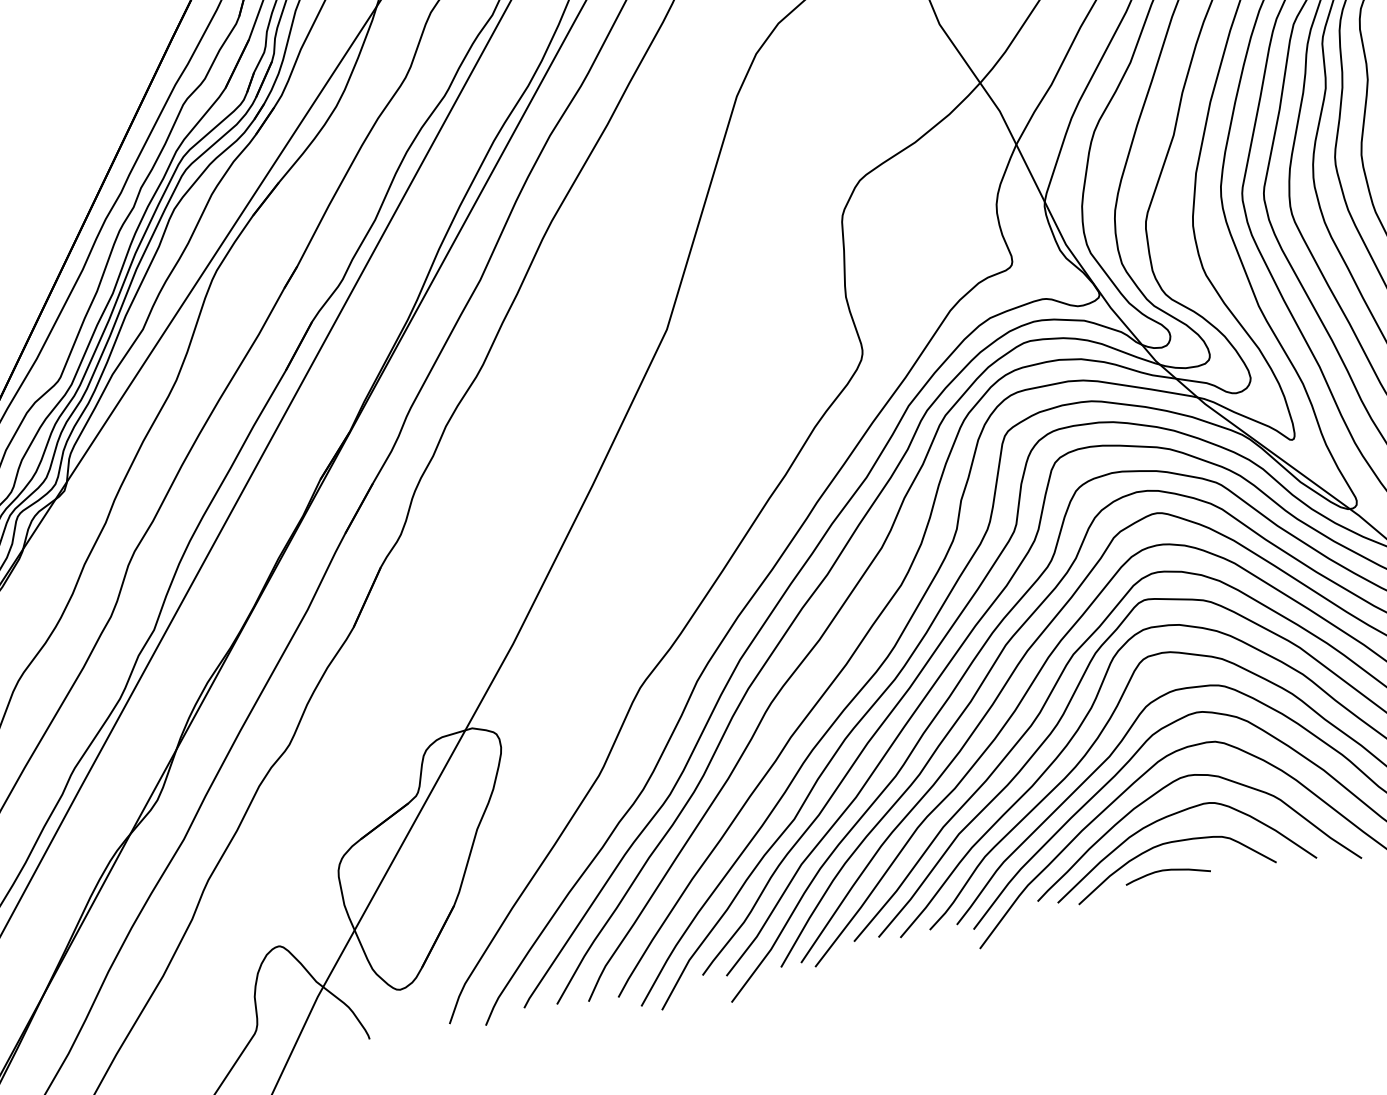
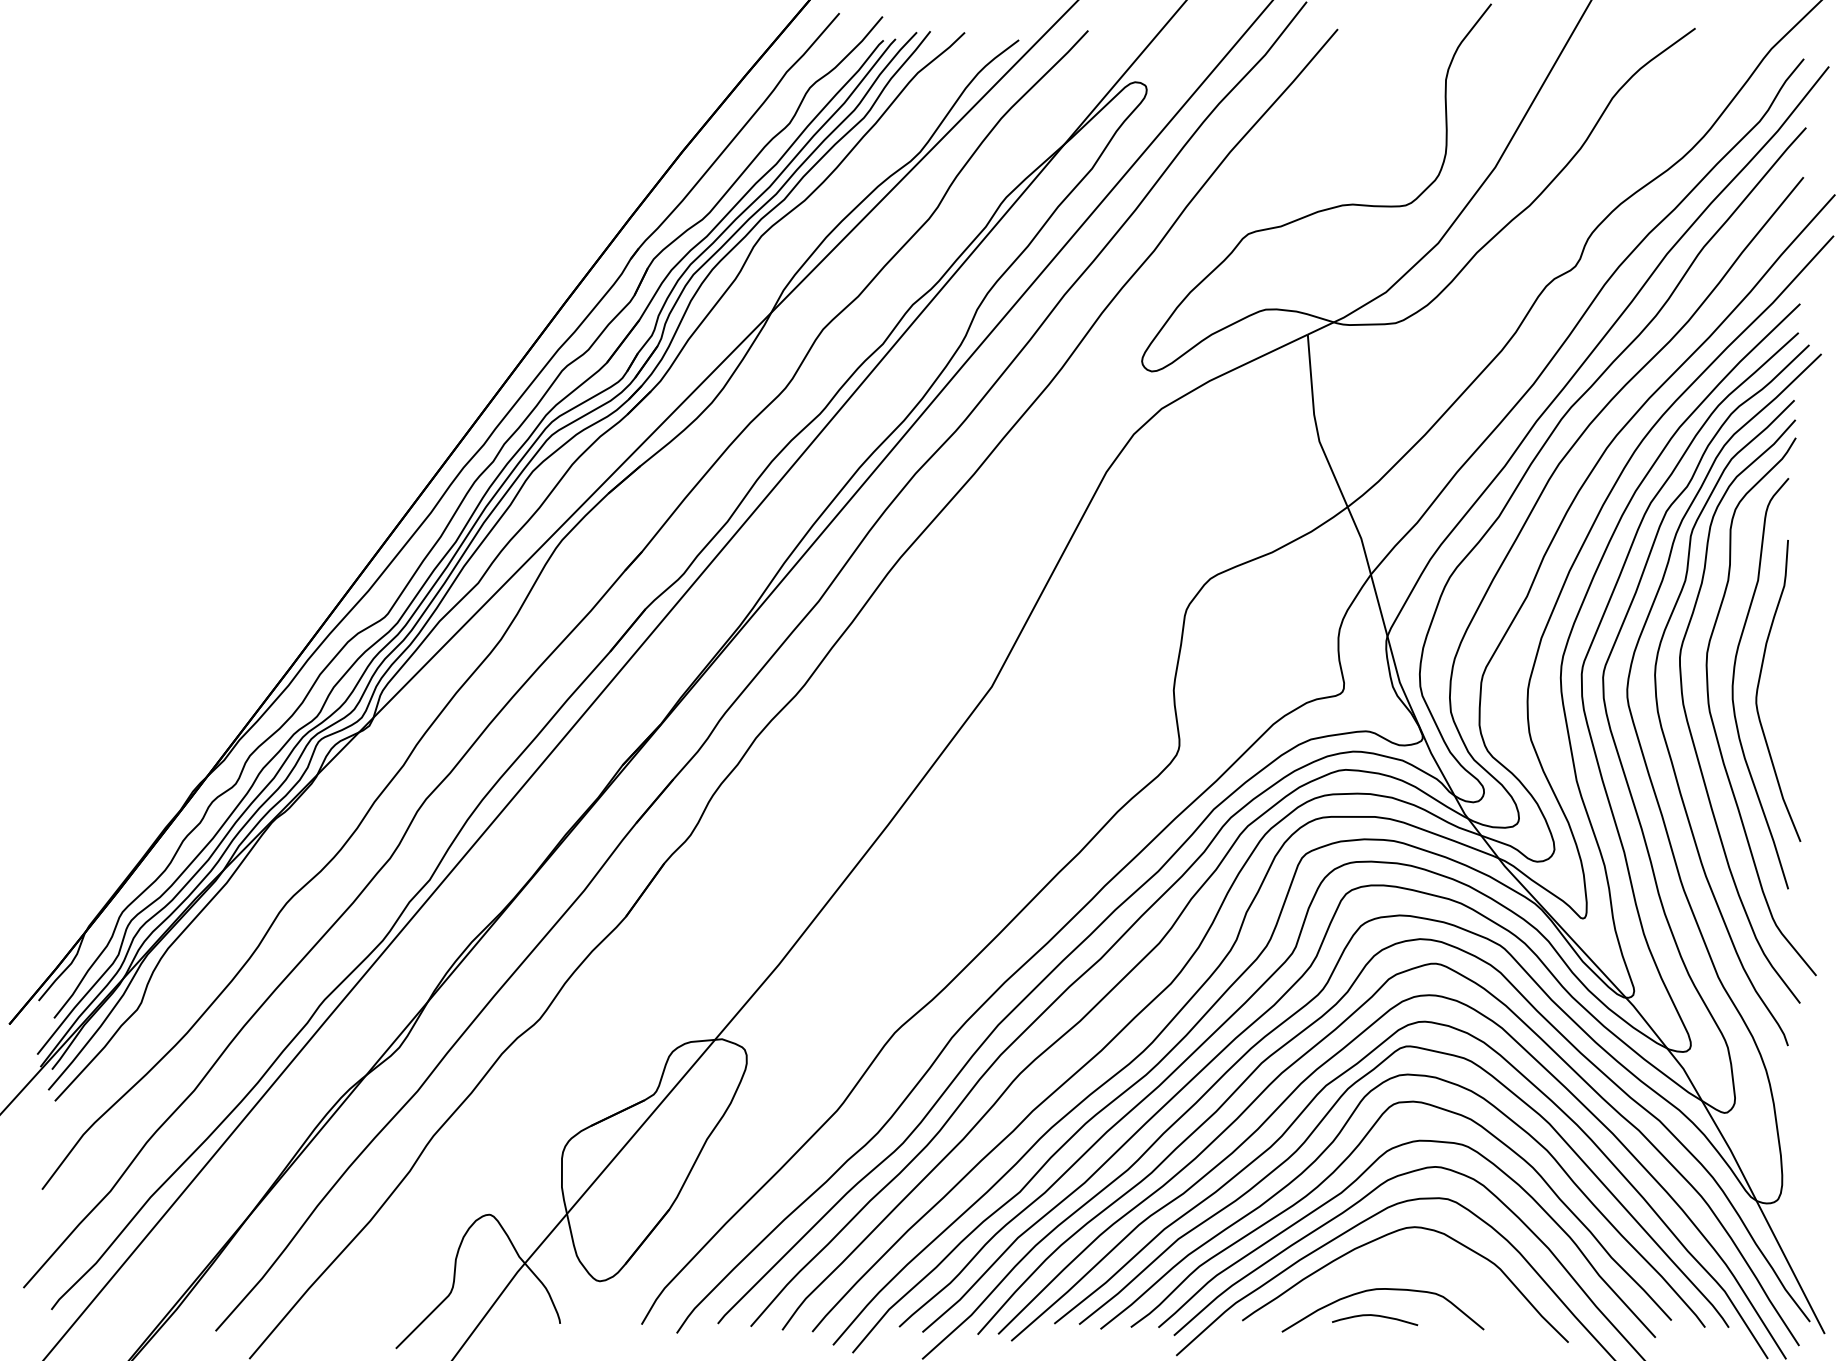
curve: (1166, 818) -> (1385, 1264), removed

